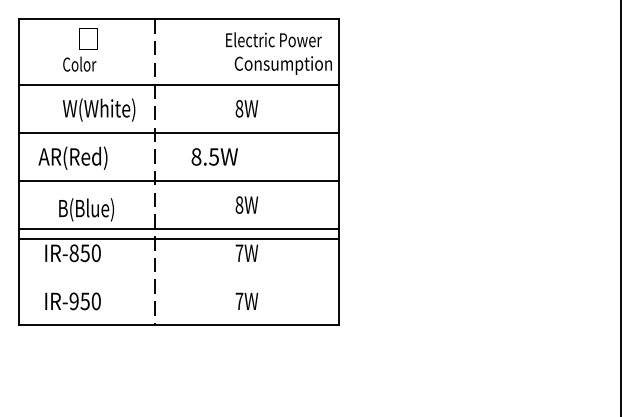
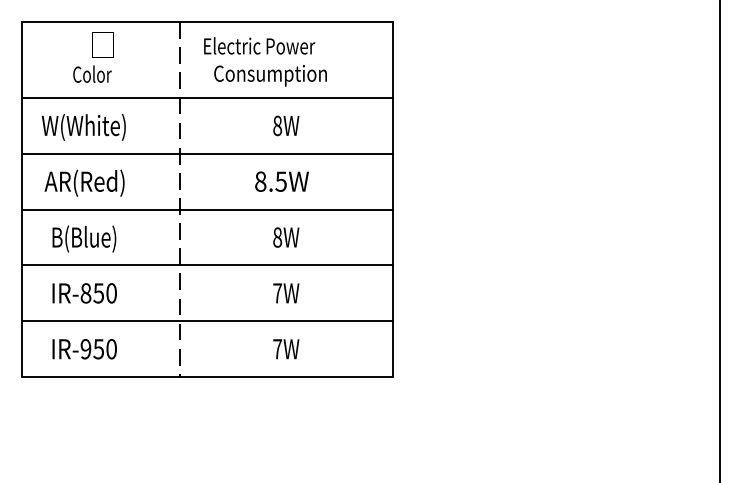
text: (279, 53) -> (265, 61), moved
text: (98, 109) -> (83, 126), moved
text: (214, 156) -> (281, 181), moved
text: (86, 209) -> (84, 238), moved
line: (178, 238) -> (207, 321), moved

